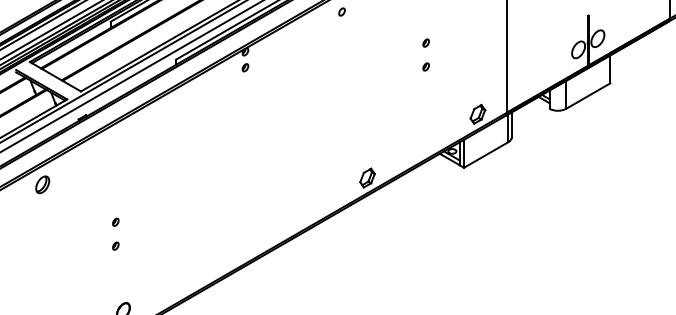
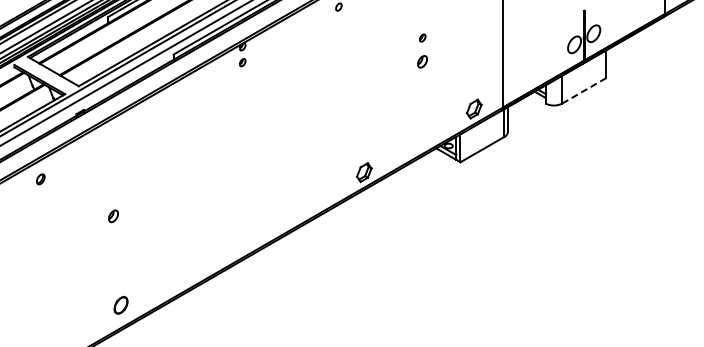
part: (425, 66) -> (422, 61), size x1.6
line: (588, 95) -> (584, 90), solid -> dashed
part: (42, 185) -> (40, 179), size x0.6
part: (115, 222) -> (113, 216), size x1.6
part: (115, 245) -> (113, 239), removed

